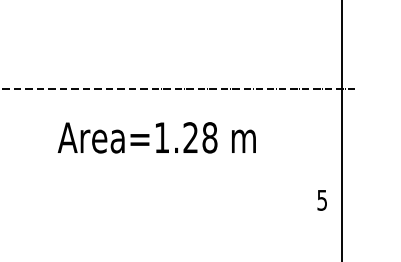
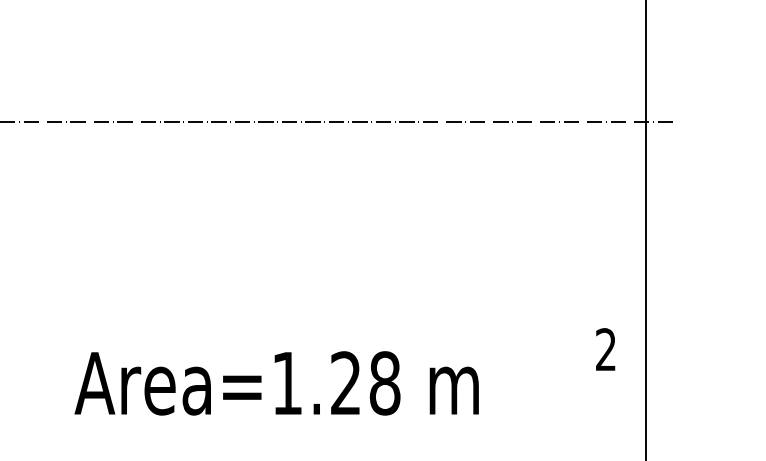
text: (156, 137) -> (275, 382), moved
text: (321, 199) -> (604, 348), 5 -> 2

